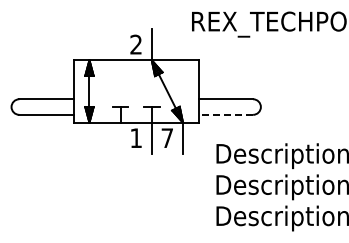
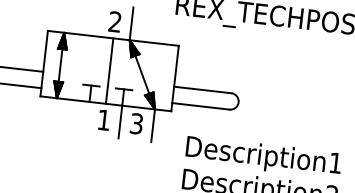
line: (136, 91) -> (109, 71), added
line: (225, 114) -> (200, 105), dashed -> solid
text: (167, 138) -> (136, 124), 7 -> 3

